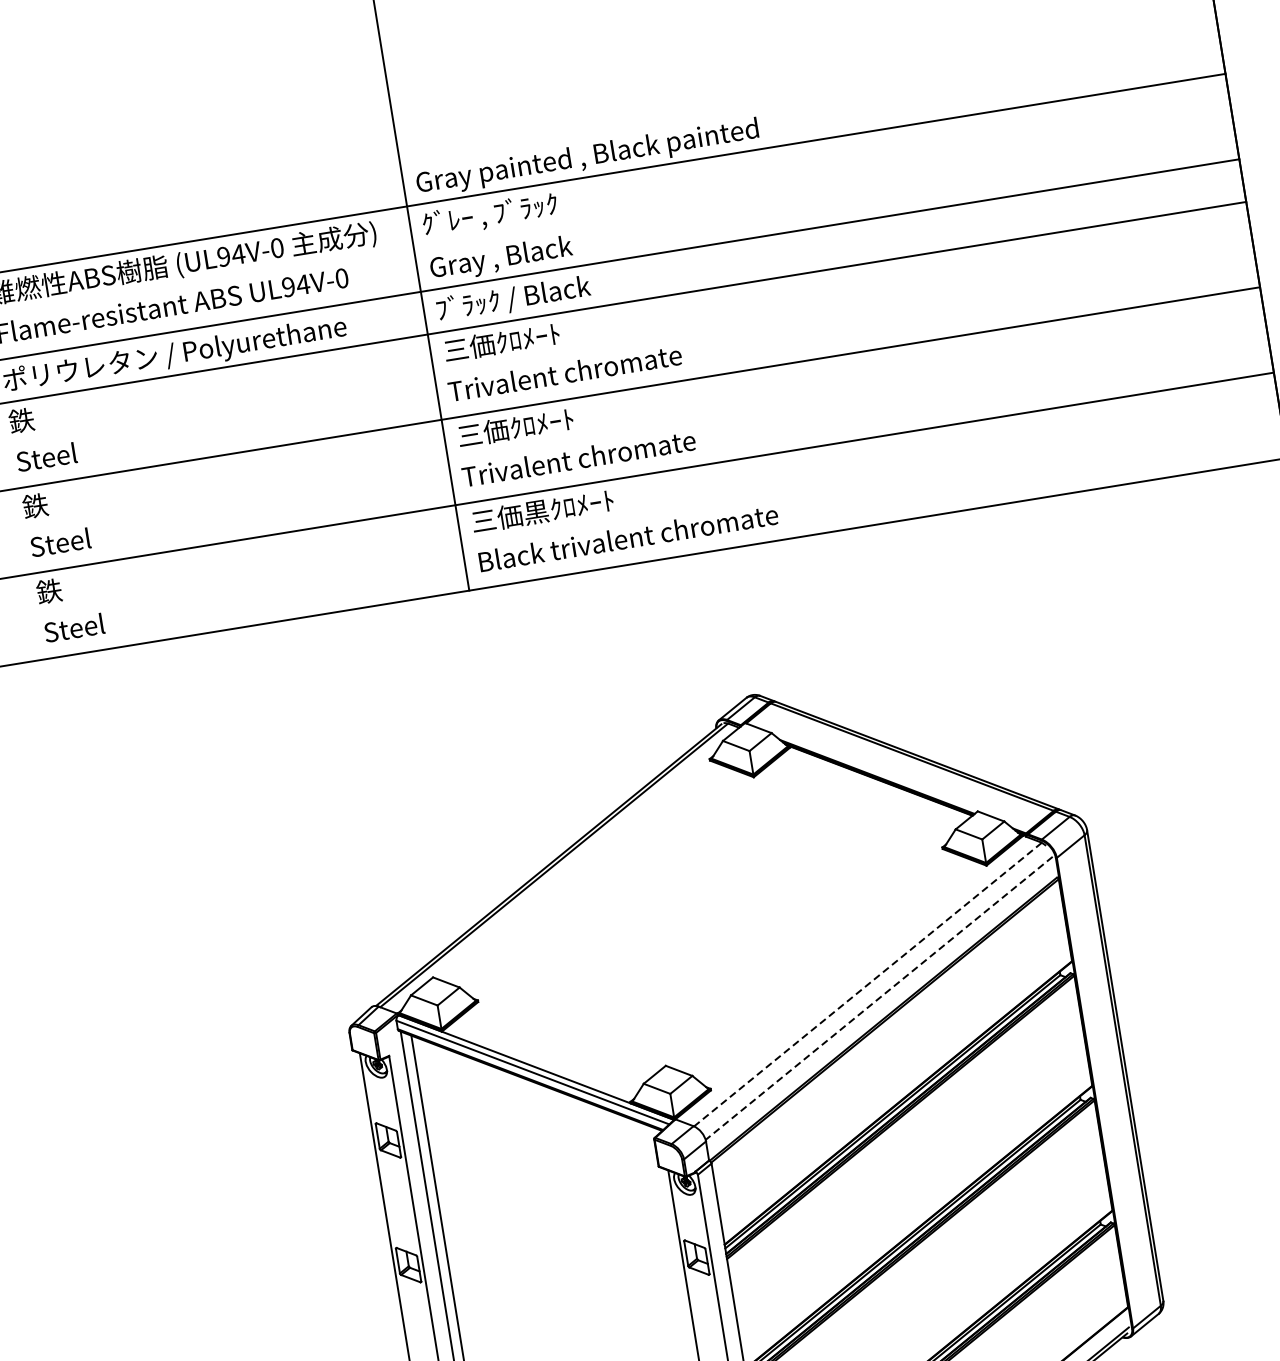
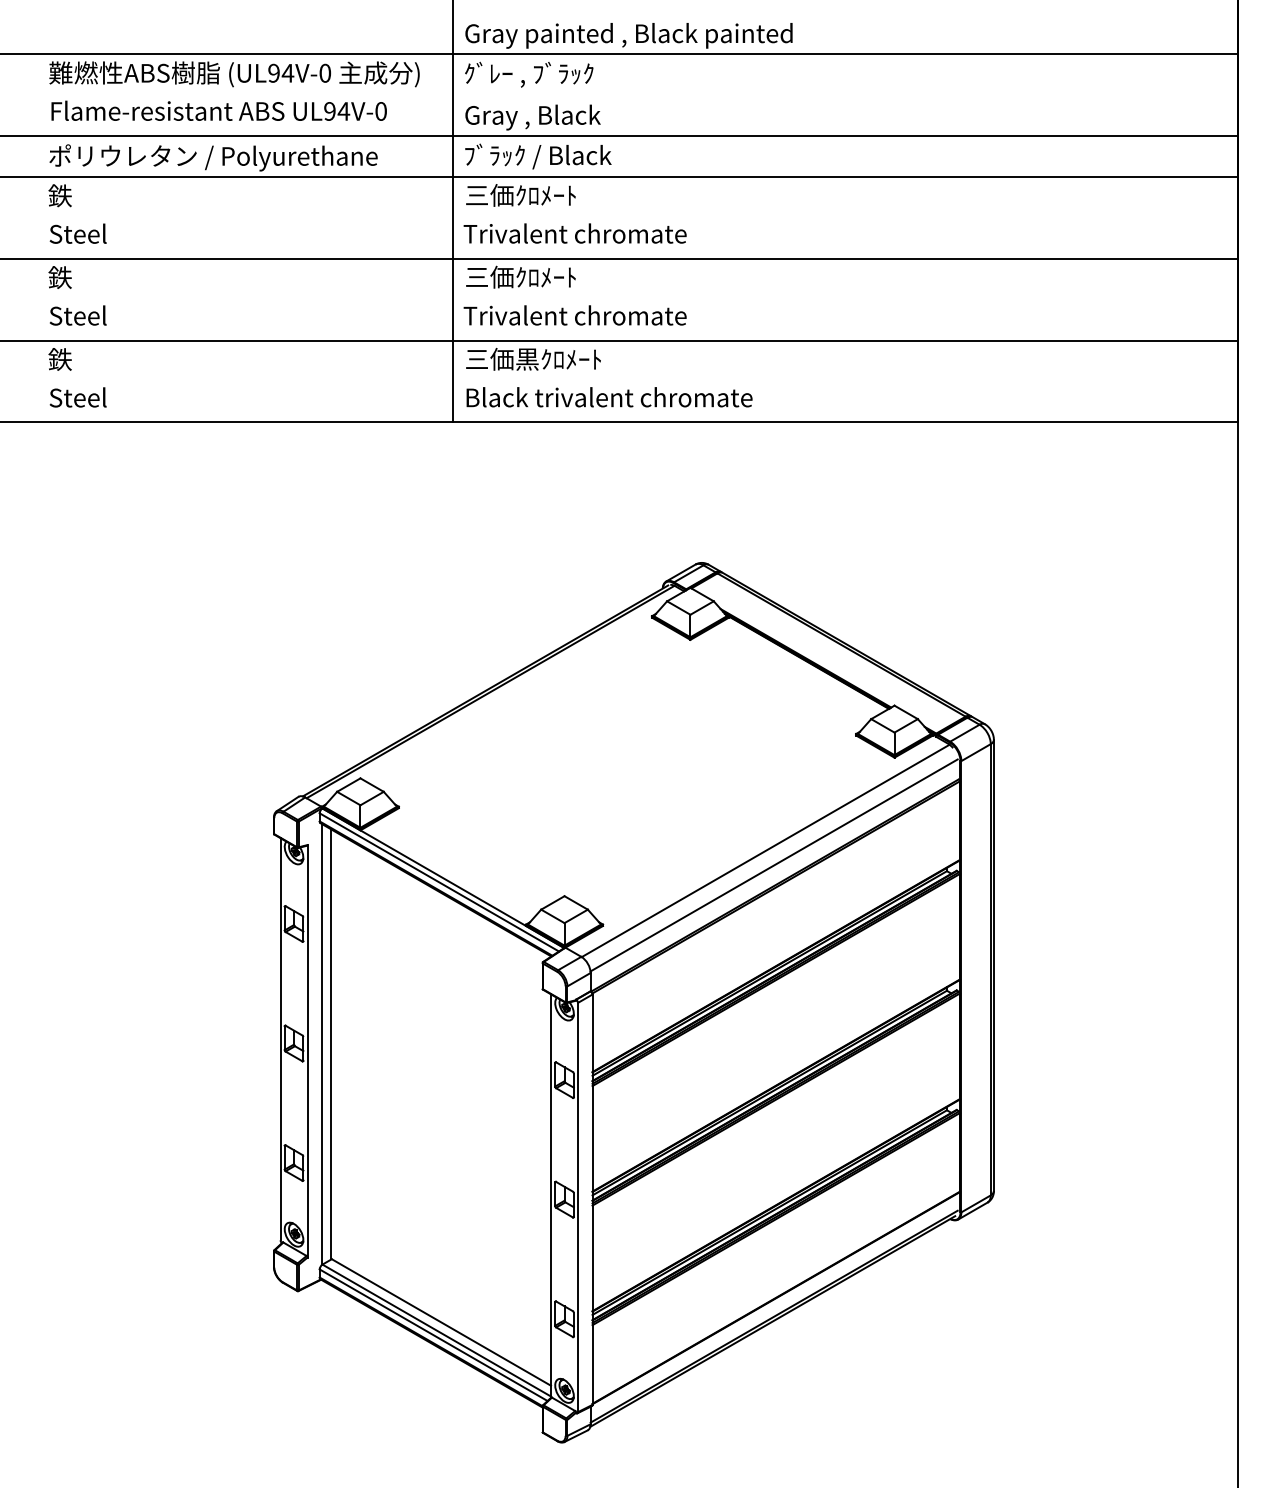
line: (867, 985) -> (765, 851), dashed -> solid
line: (879, 998) -> (774, 865), dashed -> solid

